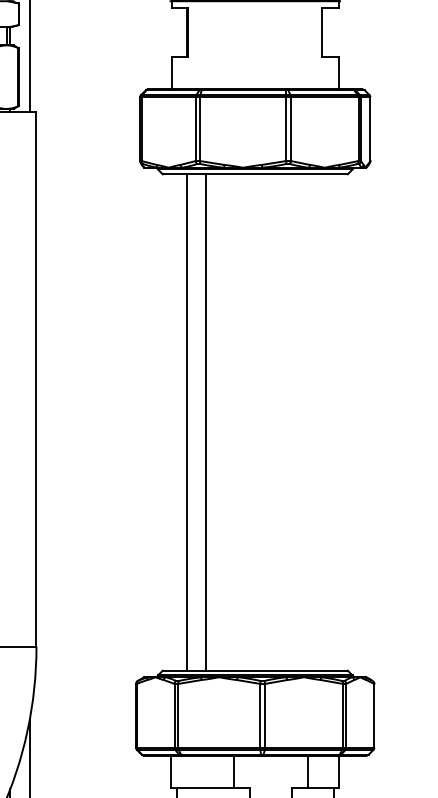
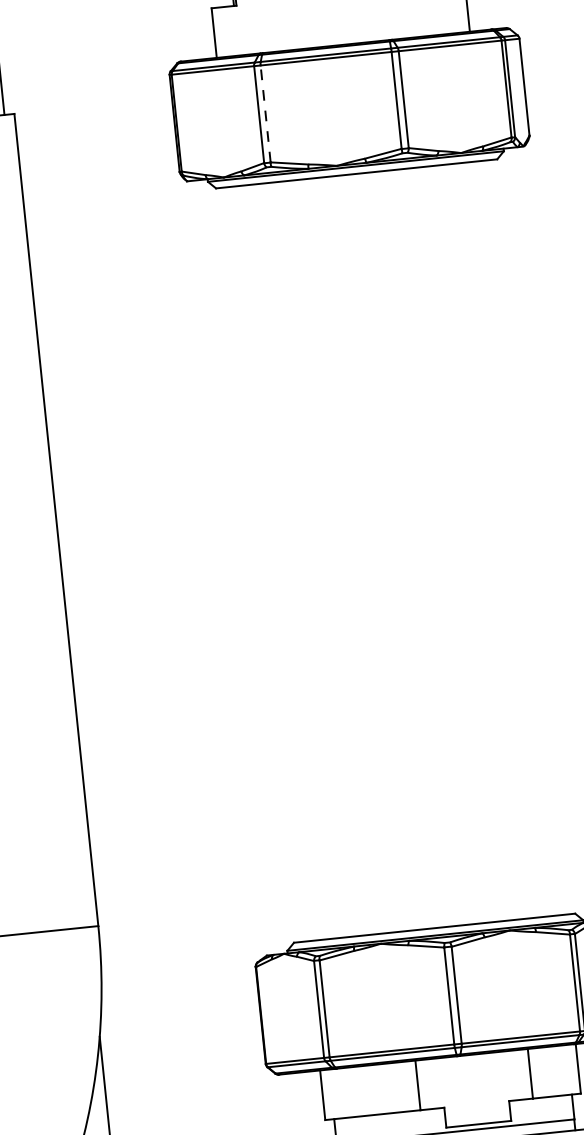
line: (200, 129) -> (266, 114), solid -> dashed
line: (186, 422) -> (291, 561), removed
line: (206, 422) -> (321, 558), removed

